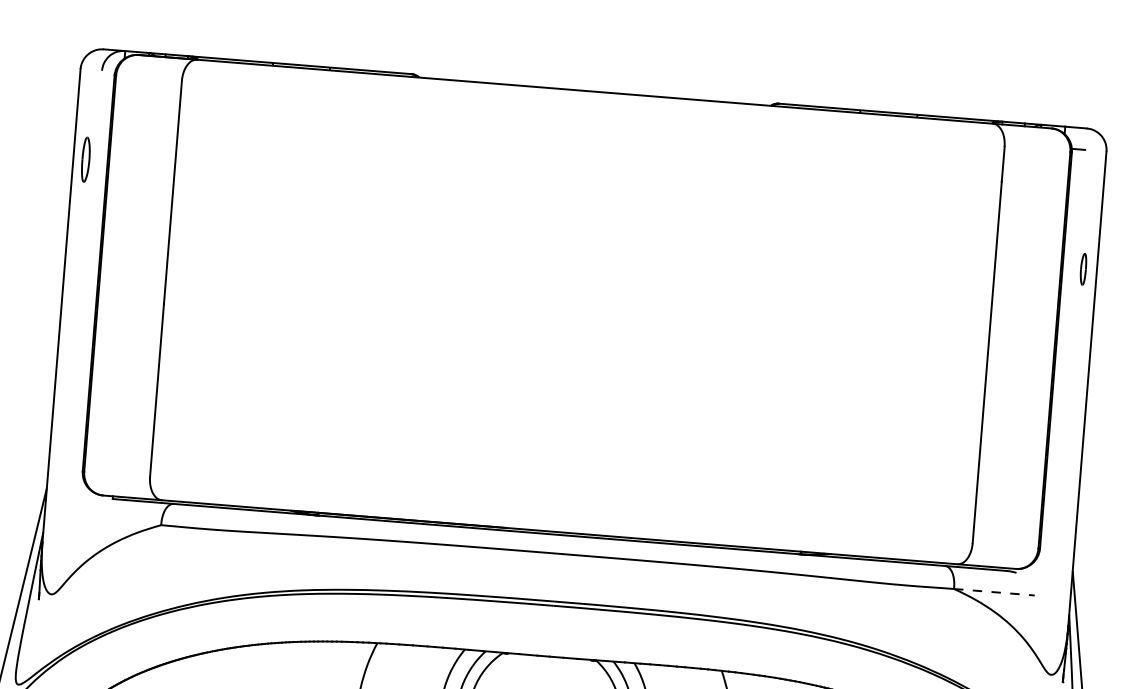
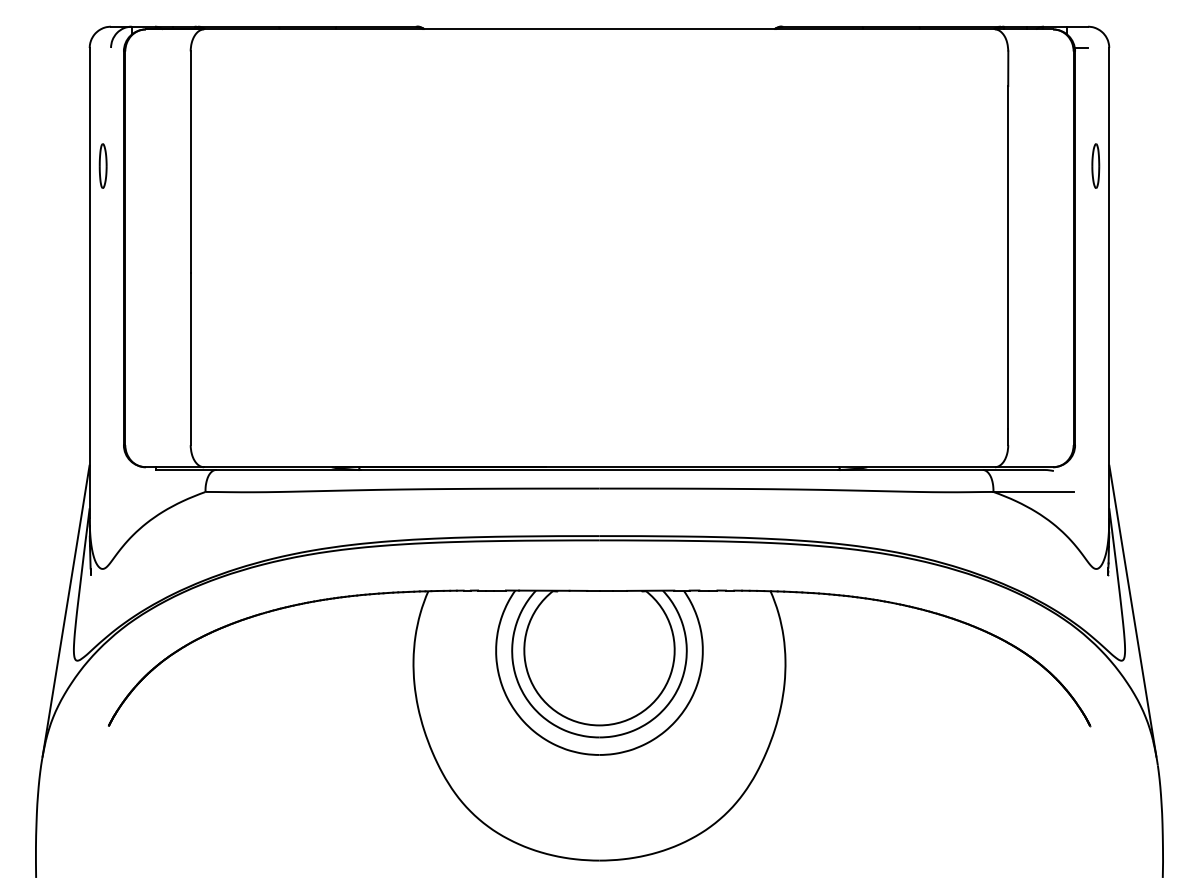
part: (85, 159) -> (102, 165), moved
part: (1083, 268) -> (1095, 165), size x1.43
line: (995, 591) -> (1034, 491), dashed -> solid

